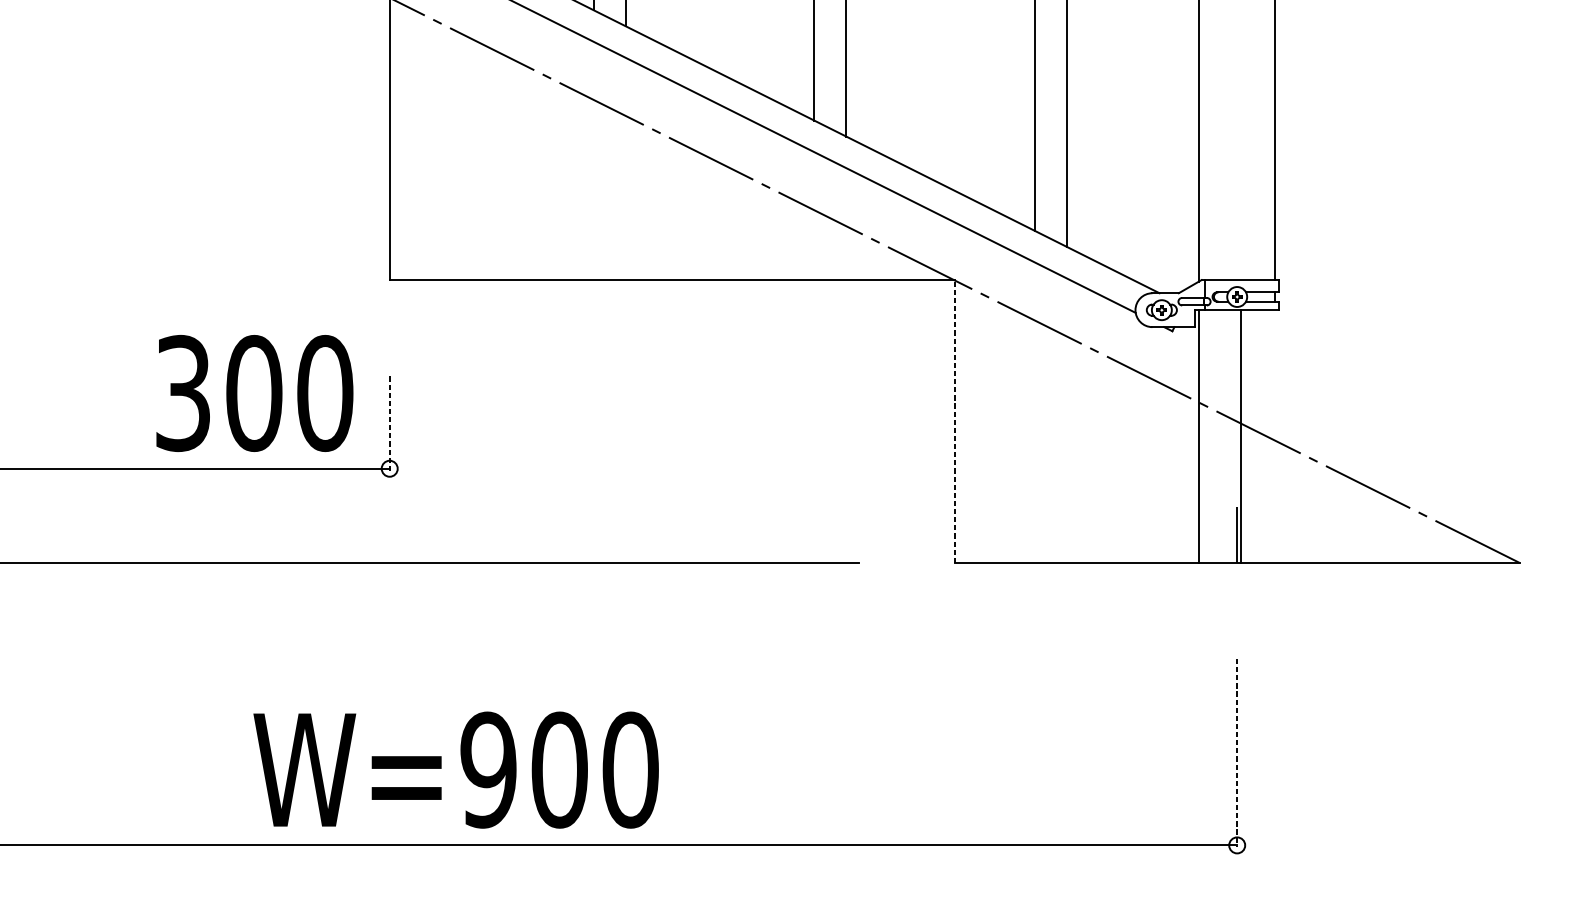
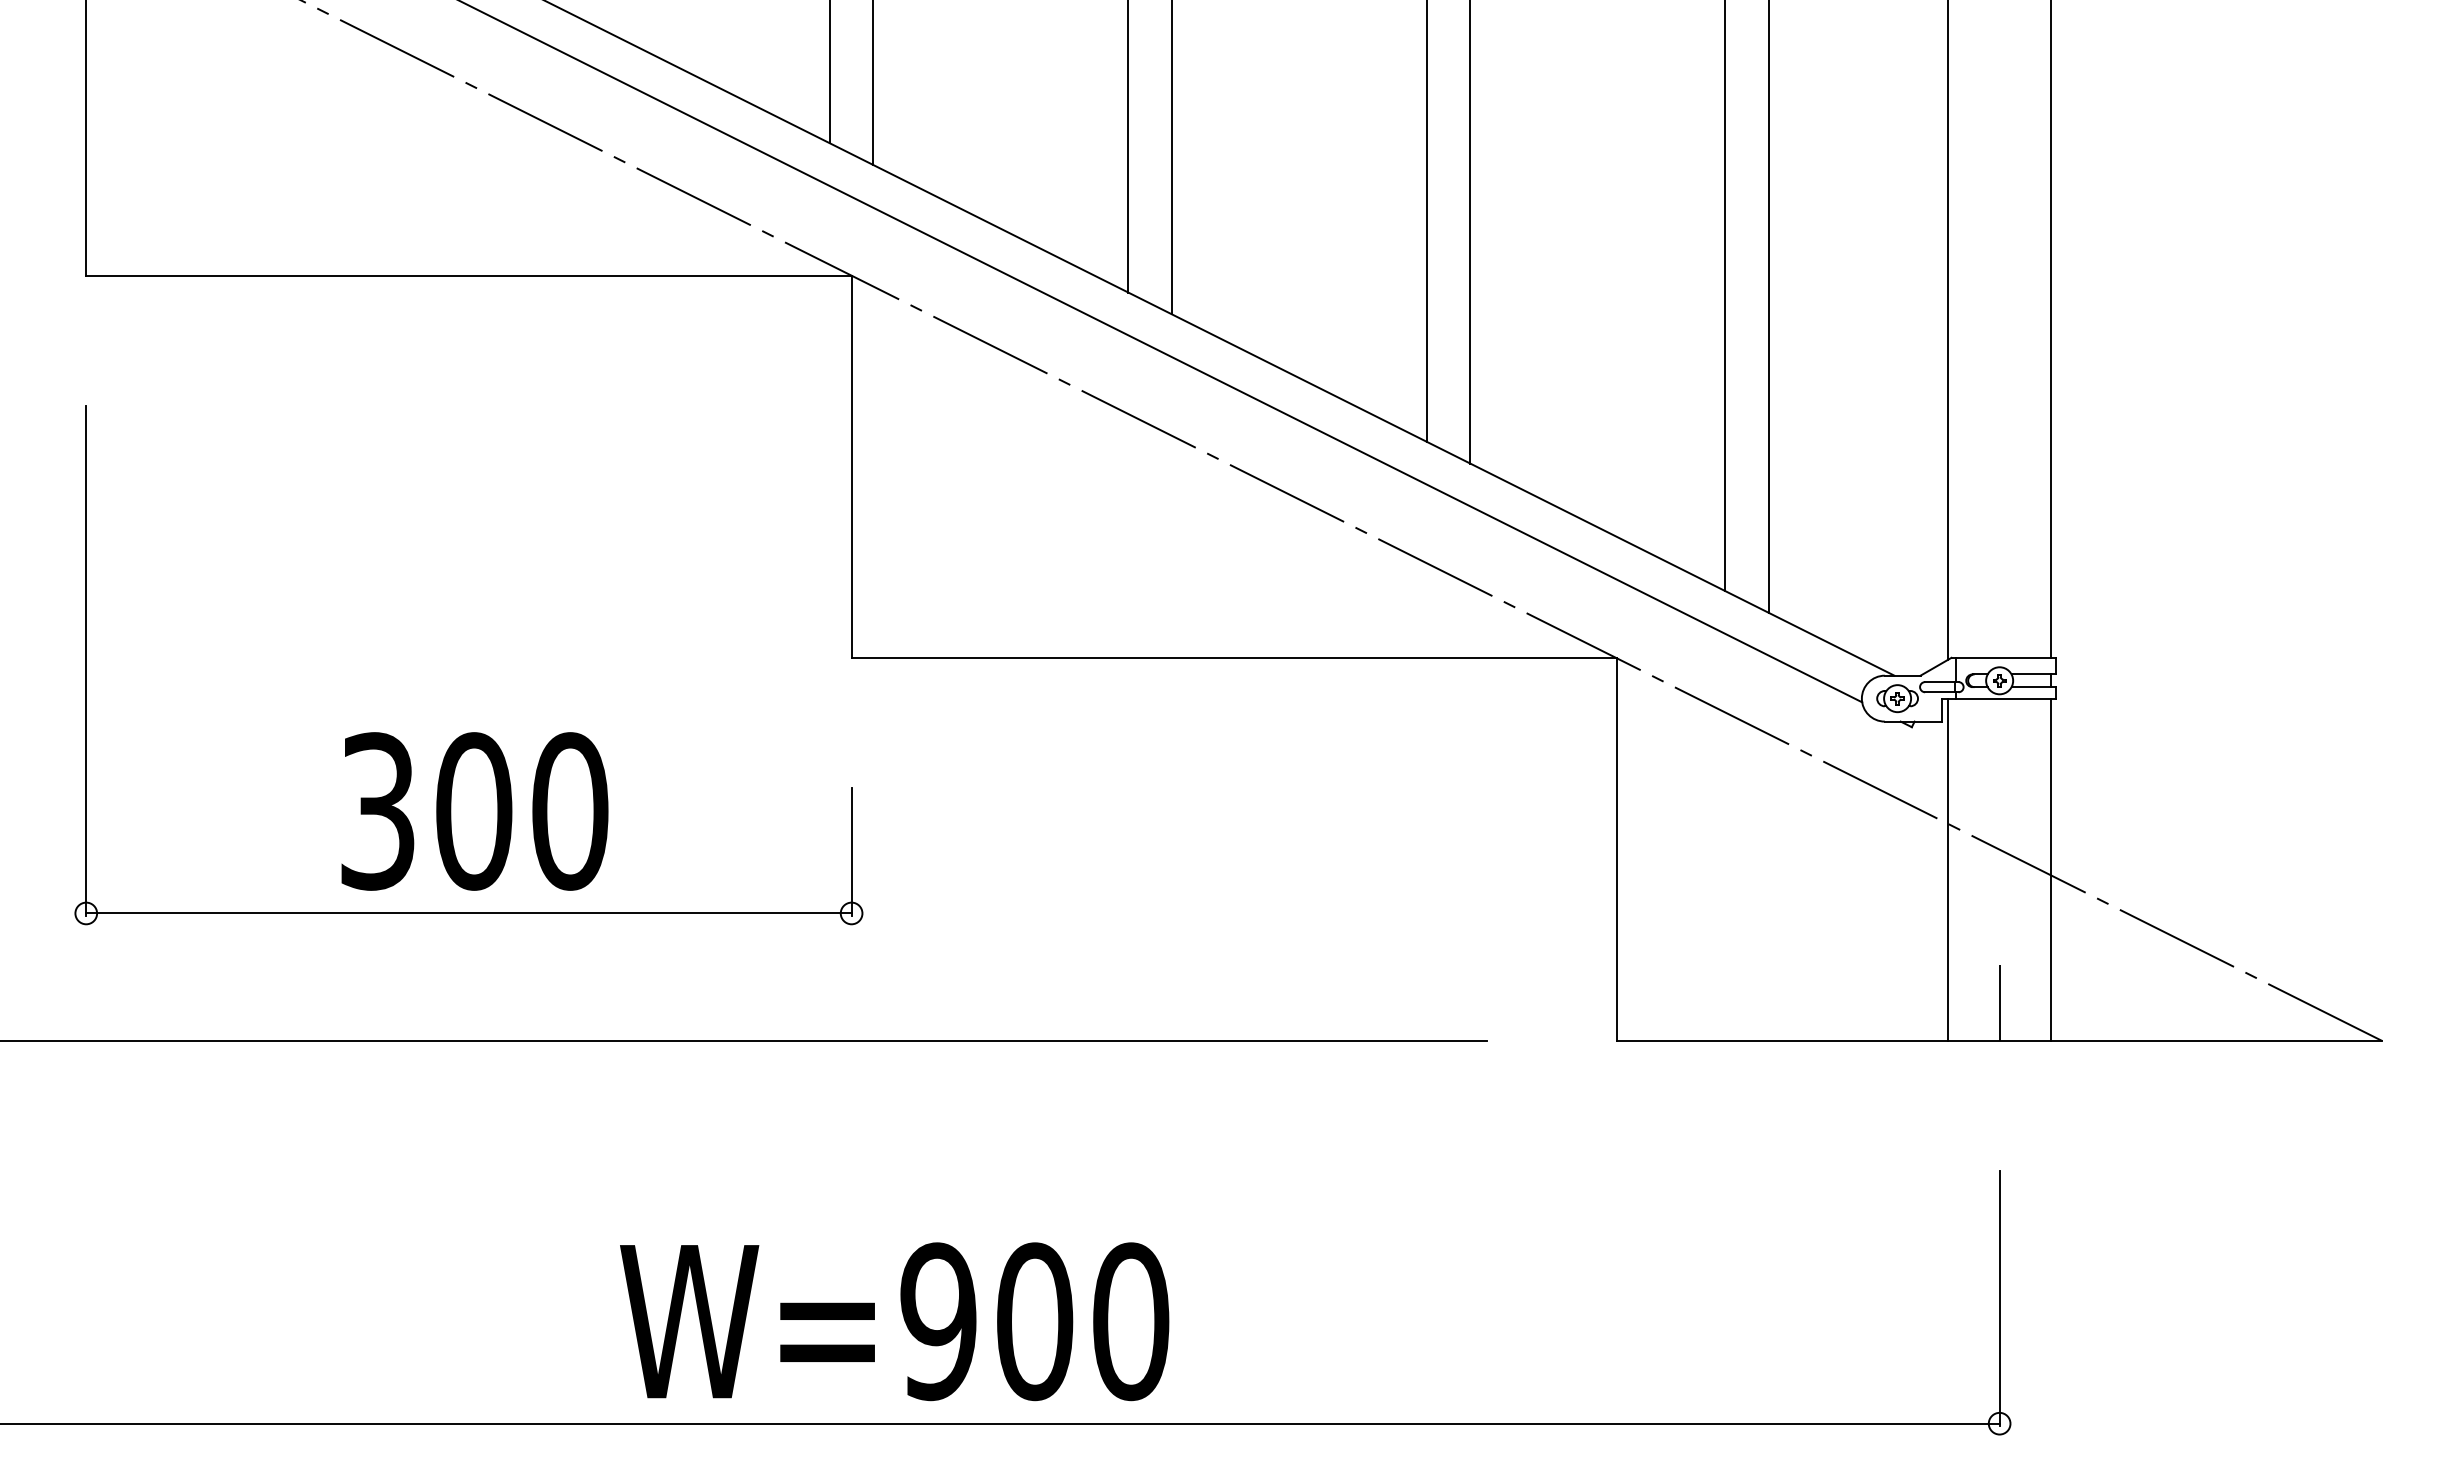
text: (254, 393) -> (474, 811), moved
line: (954, 421) -> (1616, 849), dashed -> solid
line: (389, 423) -> (851, 852), dashed -> solid
line: (1240, 436) -> (2051, 869), moved
line: (1237, 752) -> (1999, 1298), dashed -> solid
text: (456, 769) -> (894, 1321), moved

